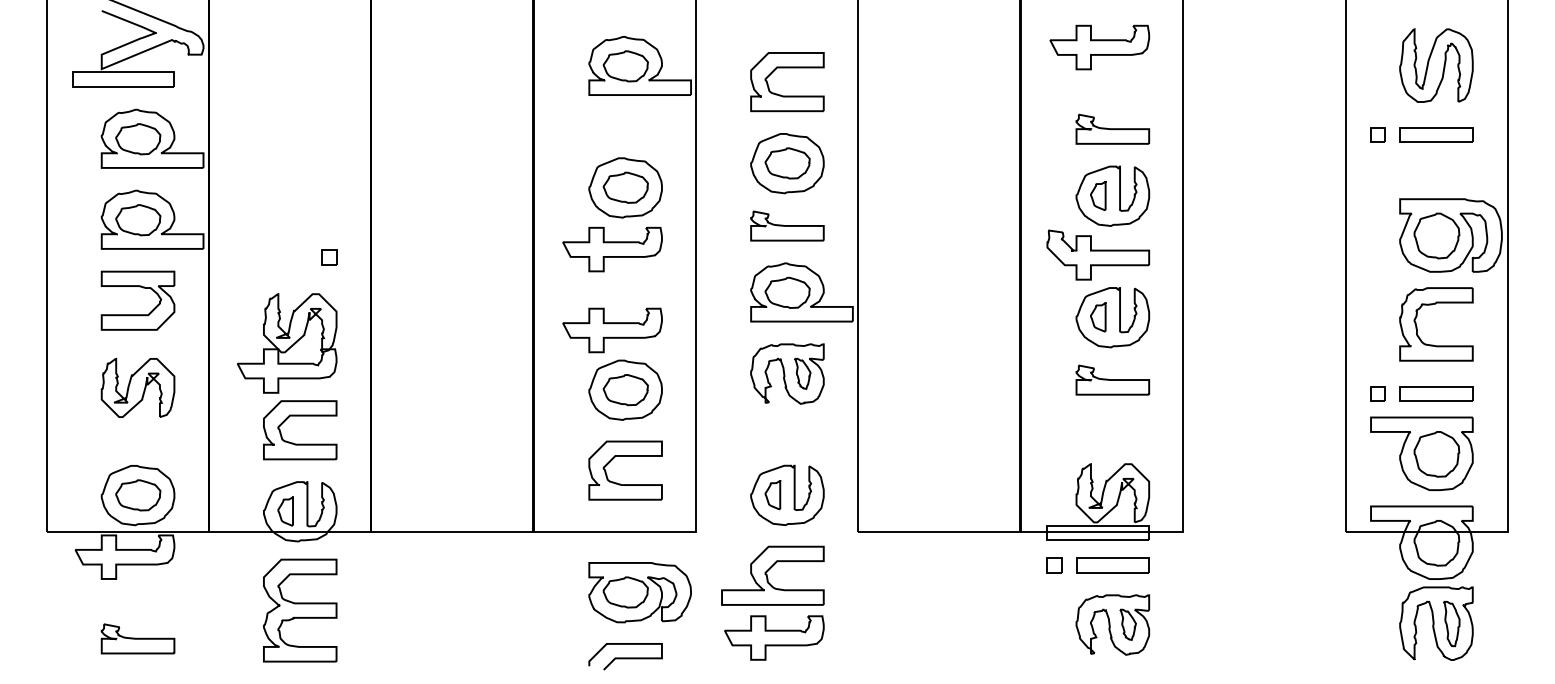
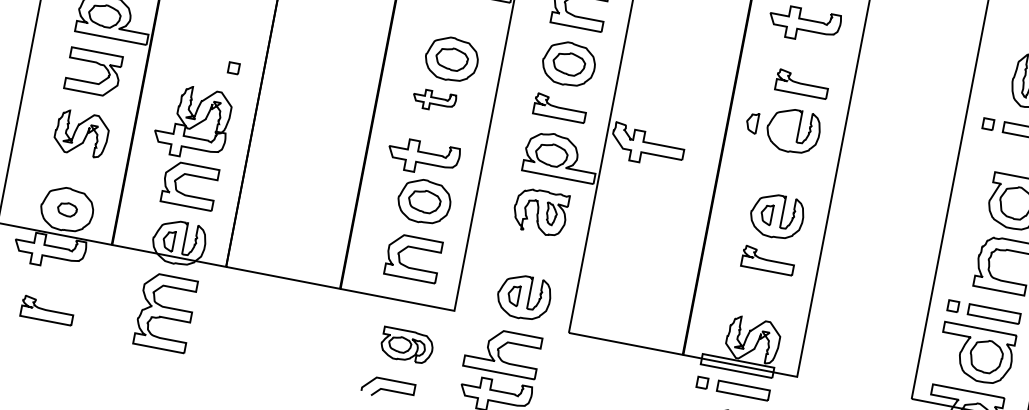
part: (1098, 195) -> (752, 122), moved
part: (612, 249) -> (434, 100), size x0.6
part: (1098, 254) -> (648, 145), moved
part: (138, 495) -> (67, 209), size x0.6
part: (639, 592) -> (406, 345), size x0.7

